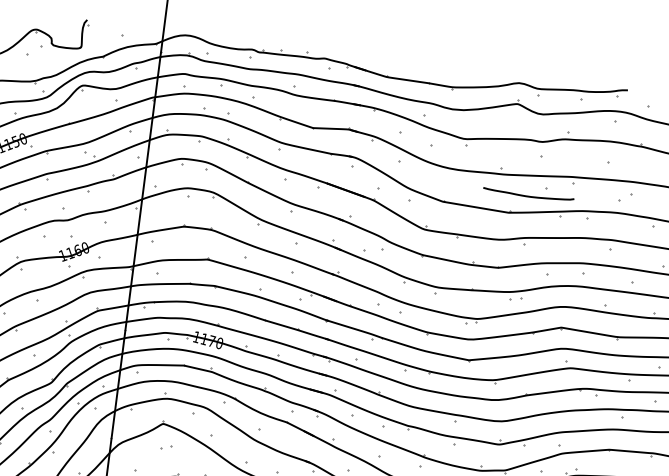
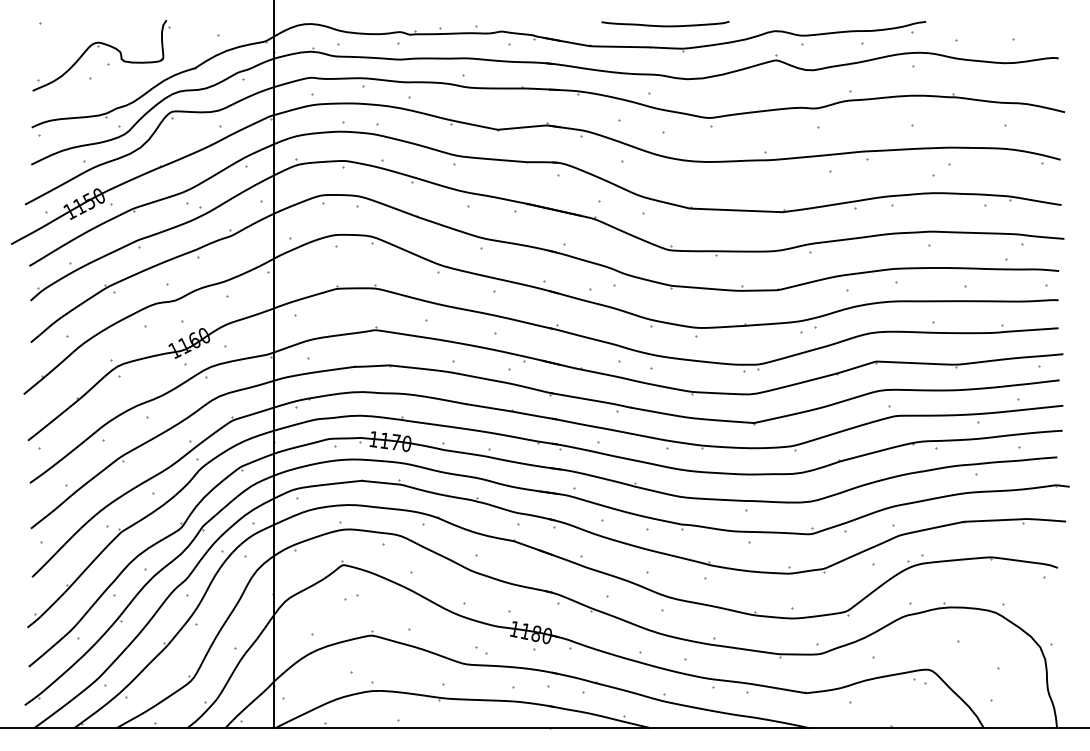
curve: (528, 196) -> (665, 25), moved

